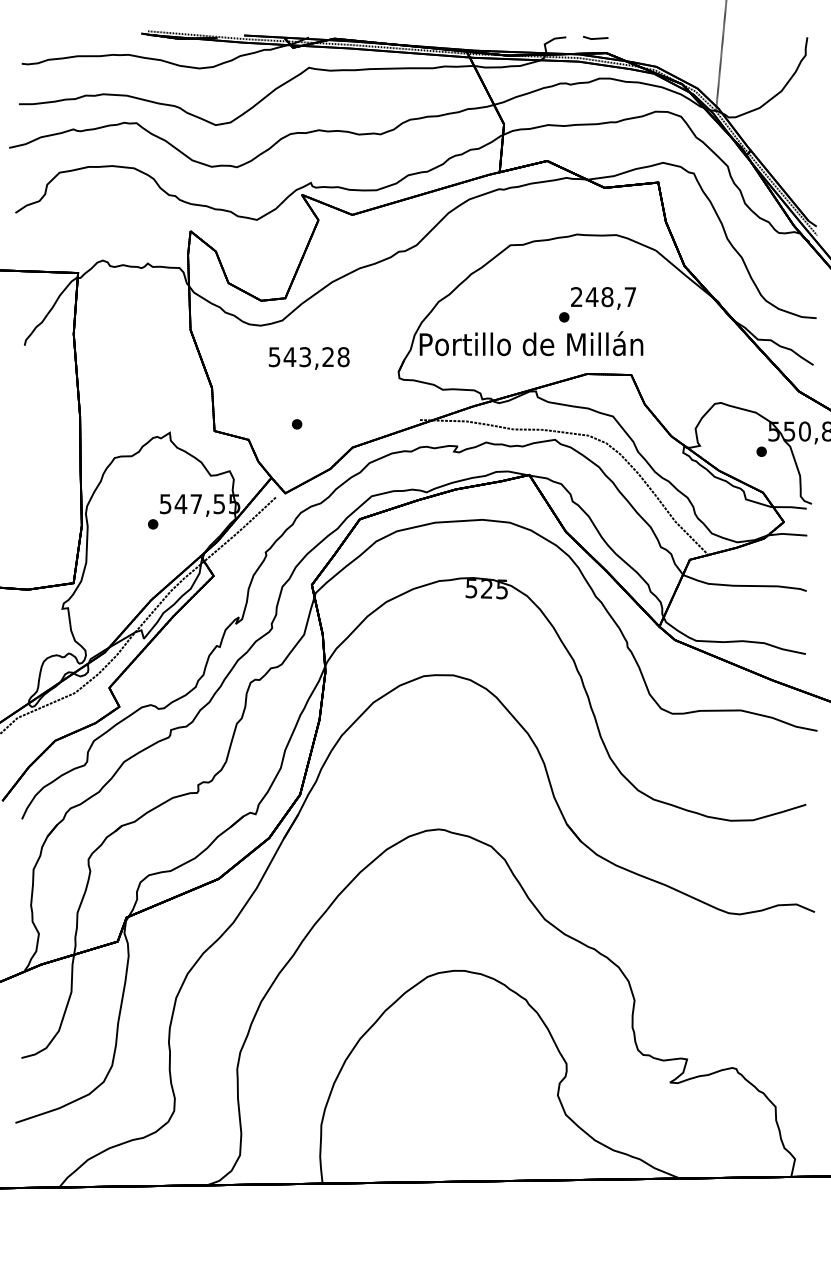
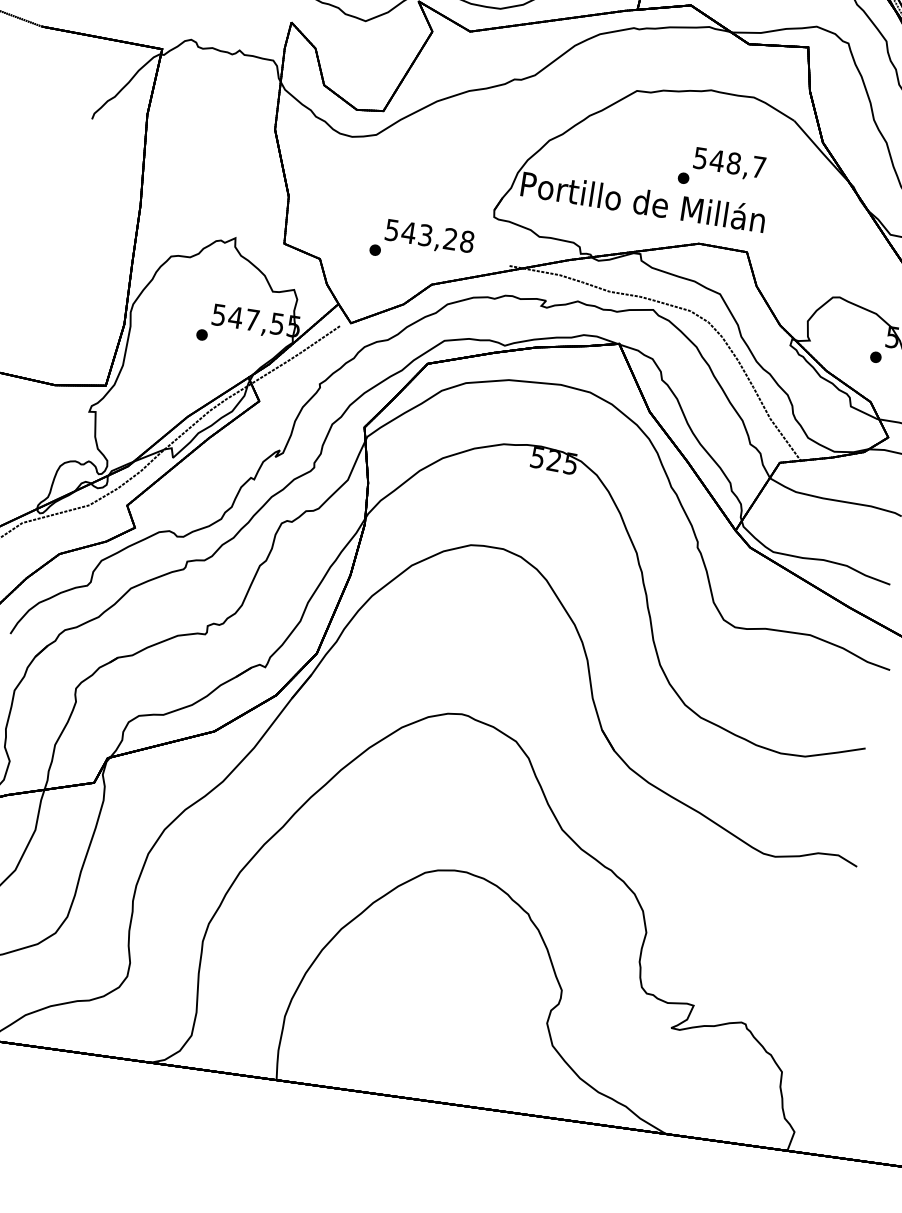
text: (576, 297) -> (700, 158), 248,7 -> 548,7
text: (309, 358) -> (429, 237), moved

